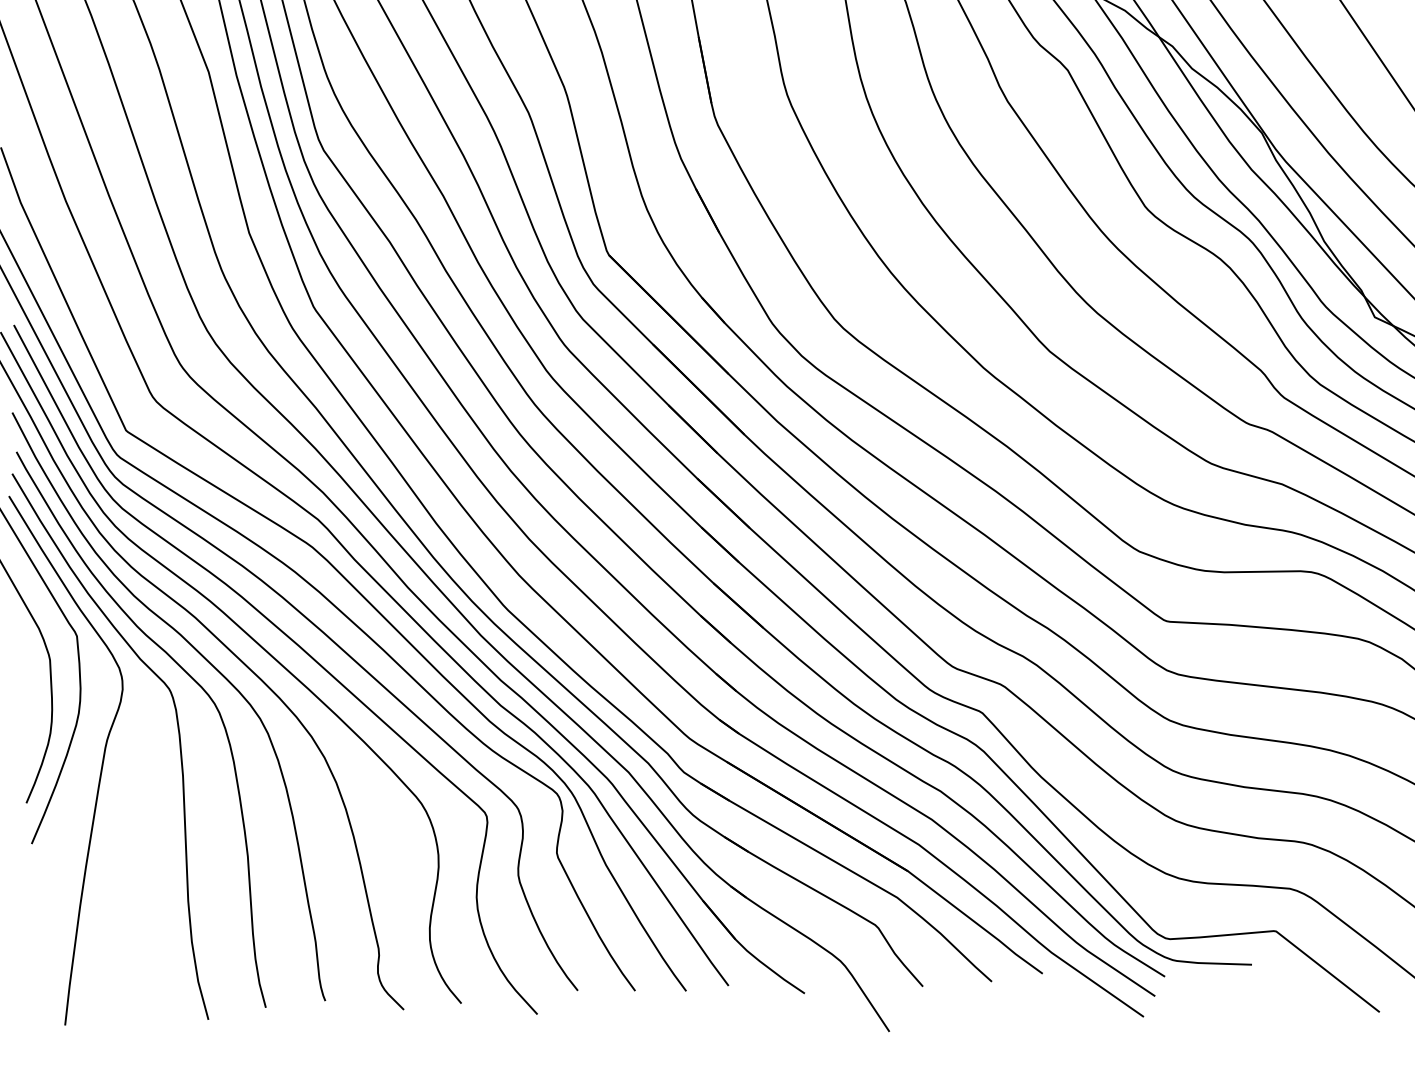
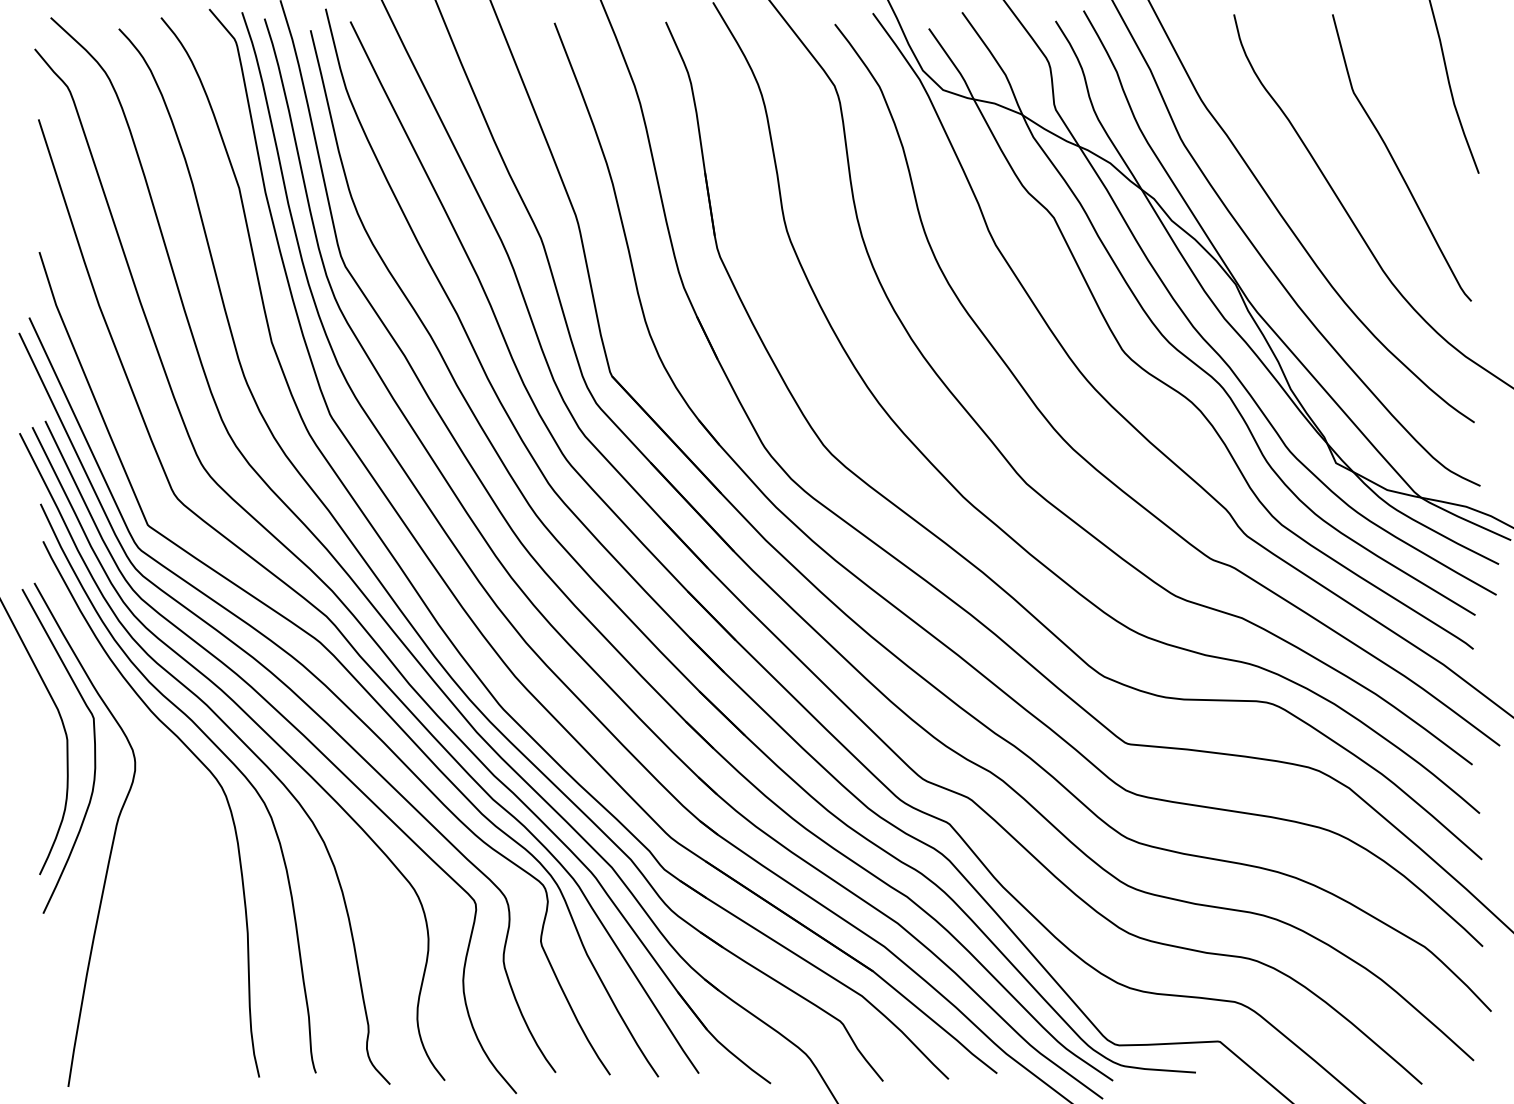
curve: (178, 743) -> (186, 823), removed

